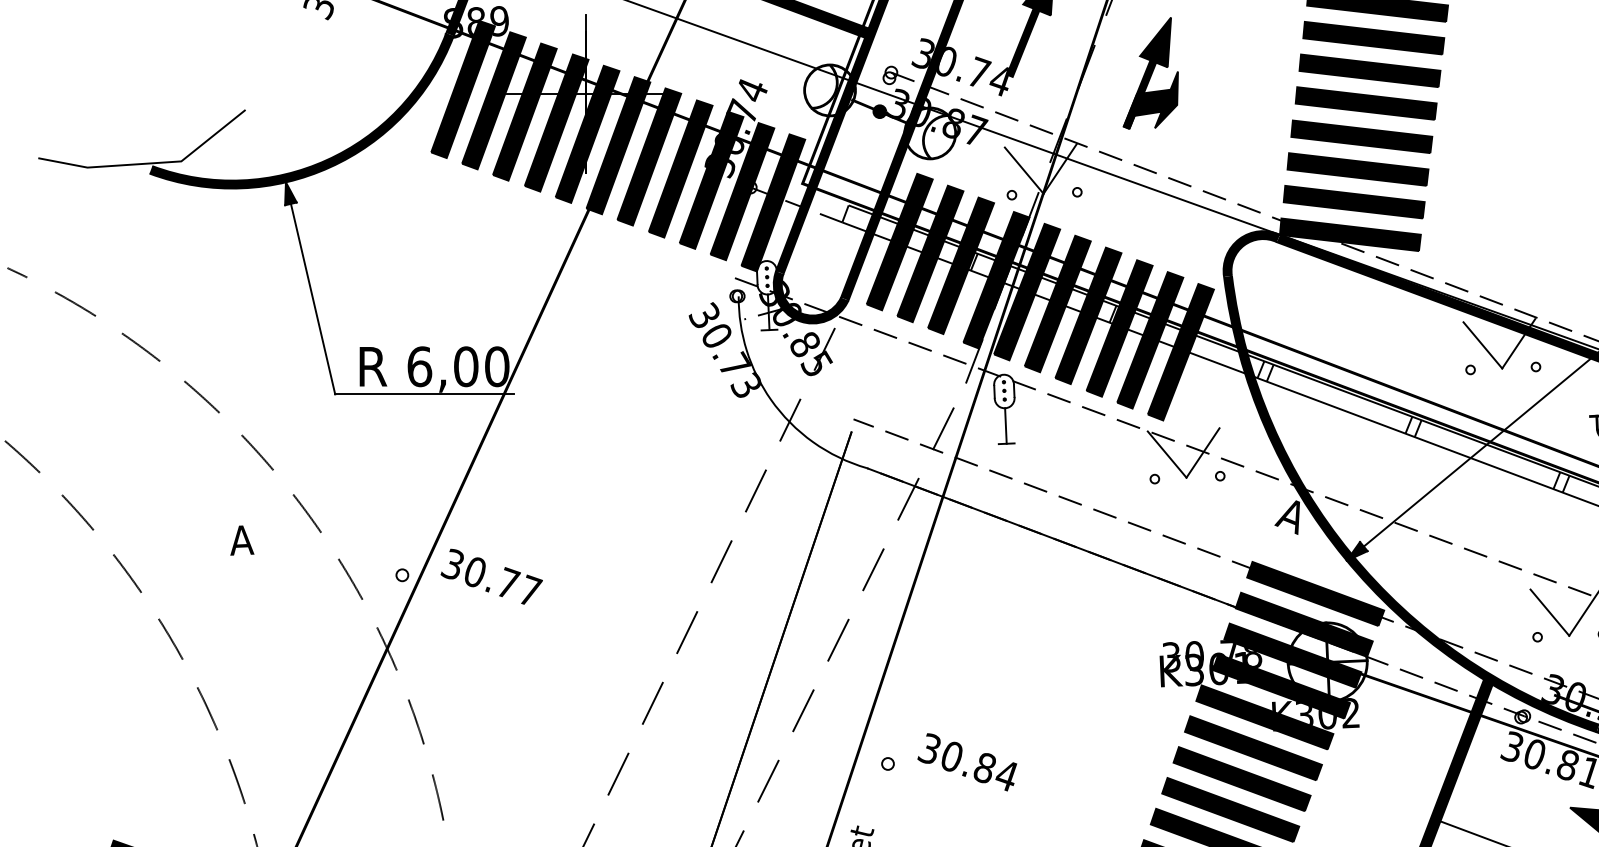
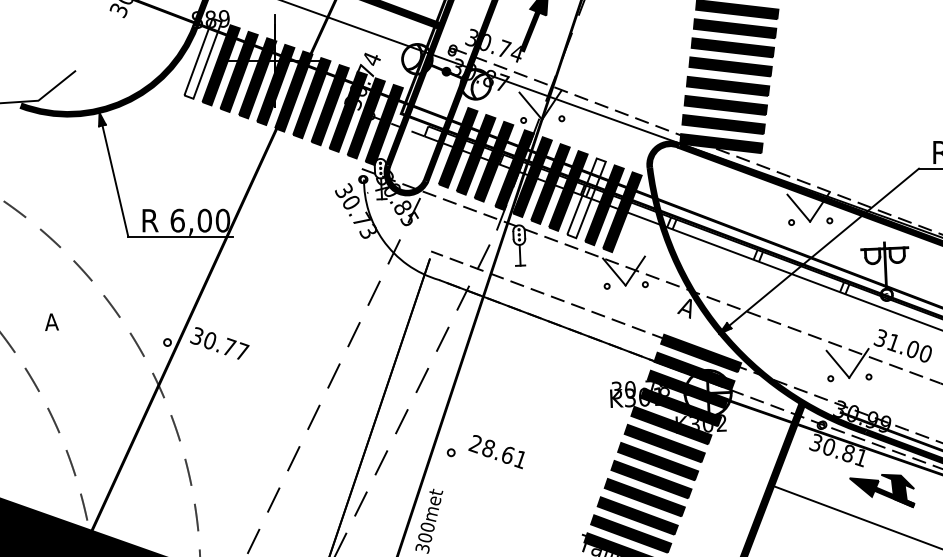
part: (1150, 73) -> (604, 49), removed
fill: (462, 89) -> (202, 58), removed
fill: (1119, 328) -> (586, 198), removed
text: (241, 539) -> (51, 321), moved
text: (967, 761) -> (497, 451), 30.84 -> 28.61

